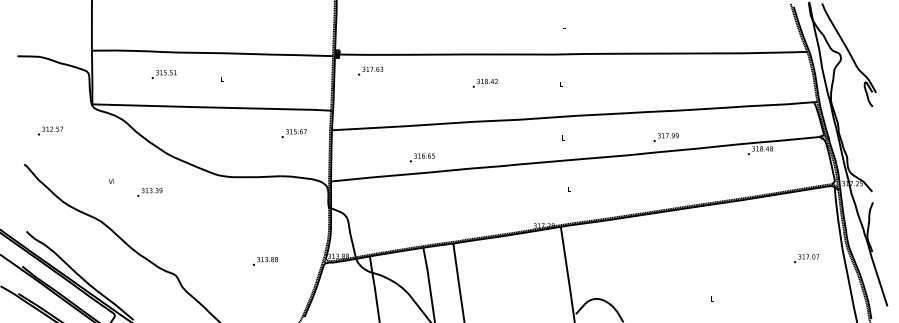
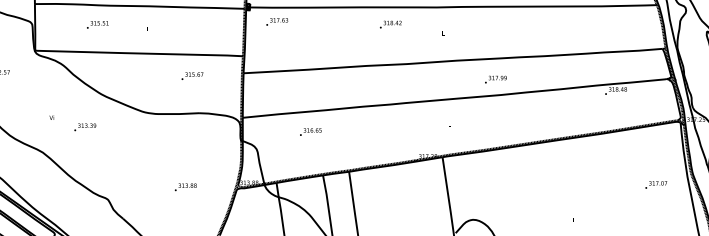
text: (484, 83) -> (390, 24), moved
text: (293, 133) -> (191, 76), moved
text: (665, 137) -> (495, 79), moved
text: (421, 157) -> (310, 131), moved

